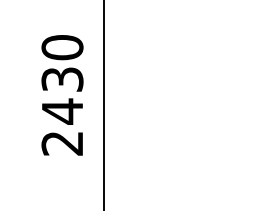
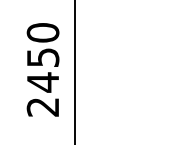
text: (61, 79) -> (42, 57), 2430 -> 2450

